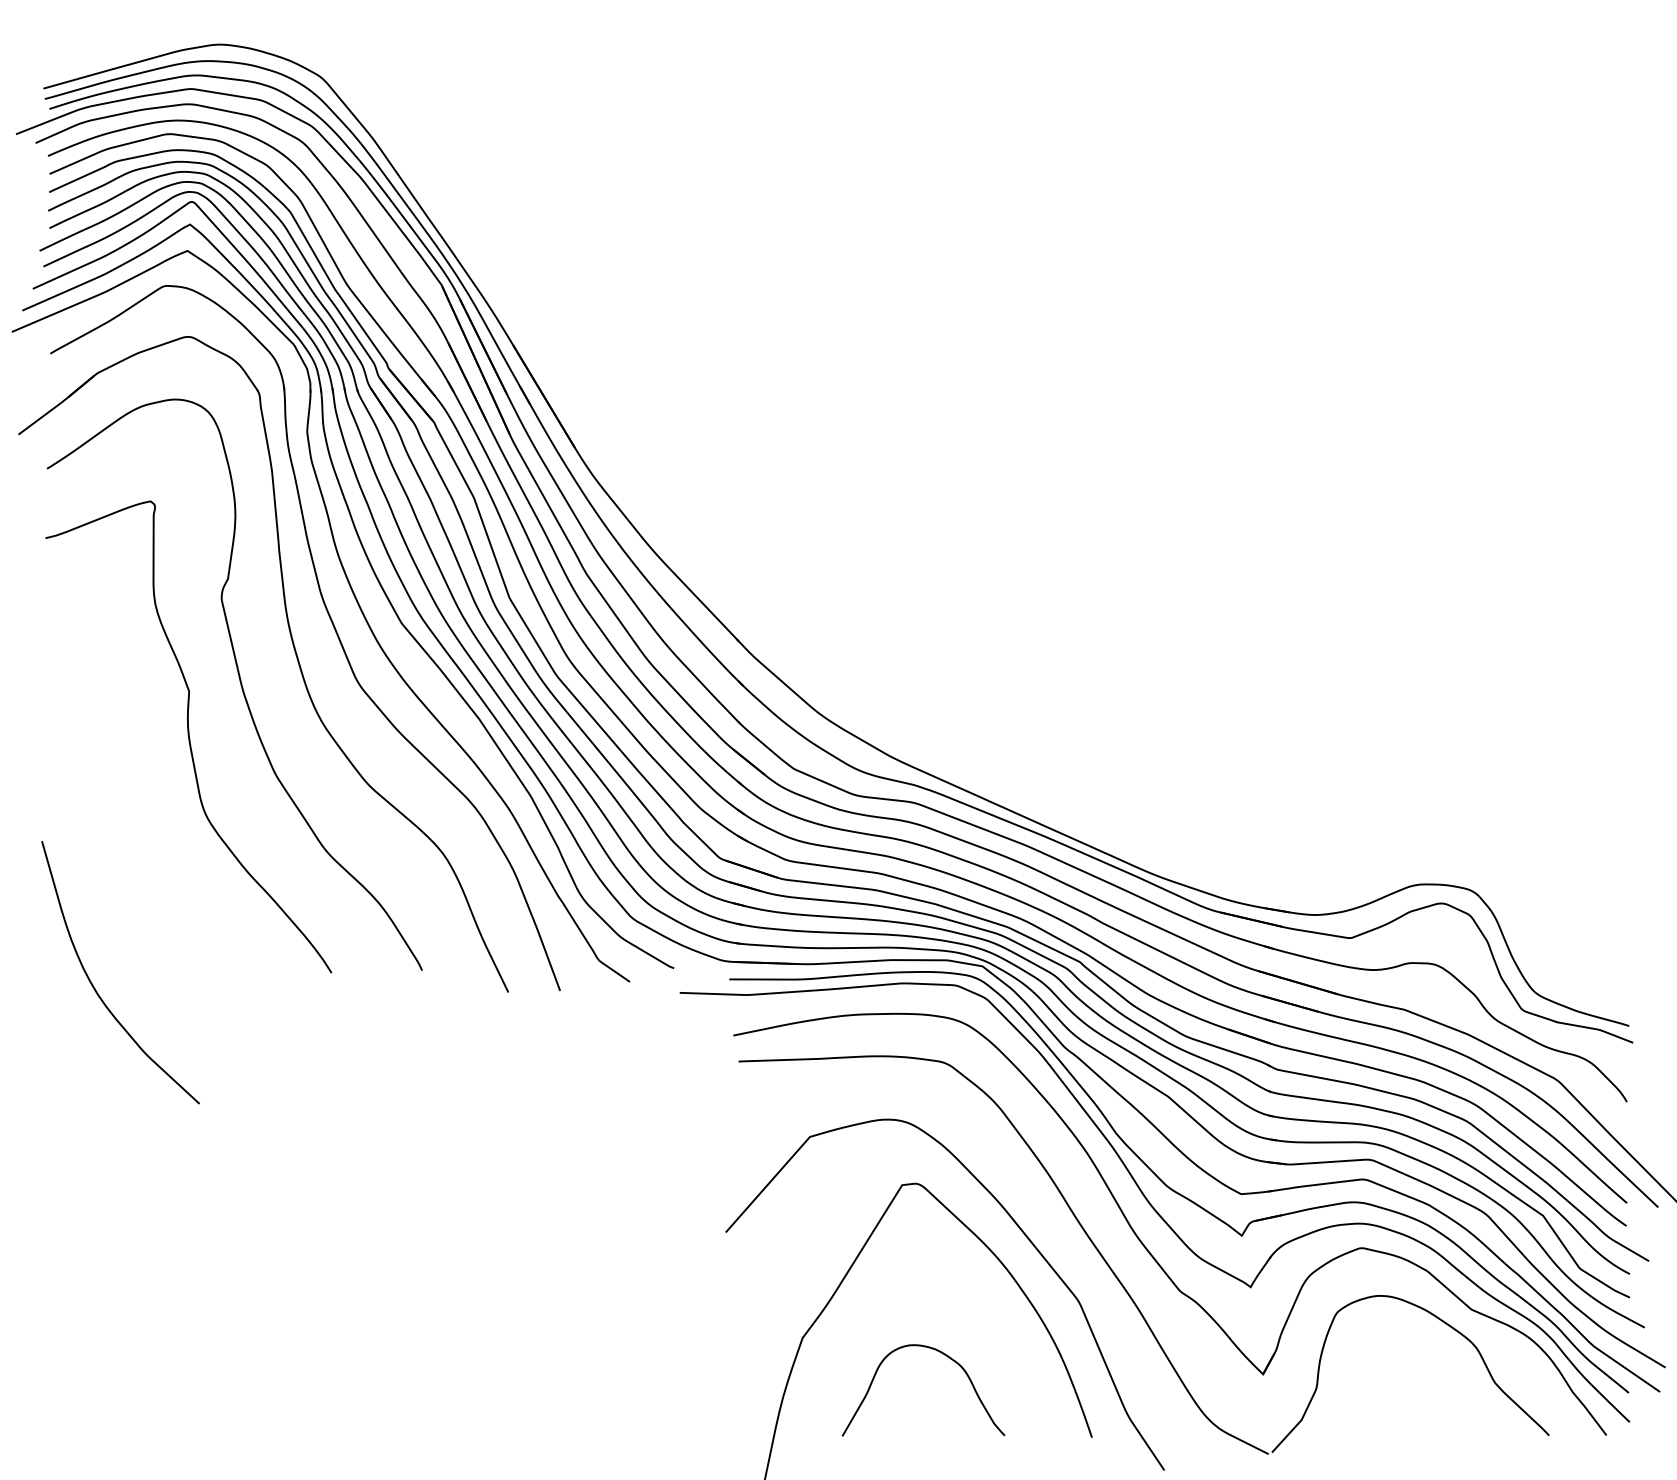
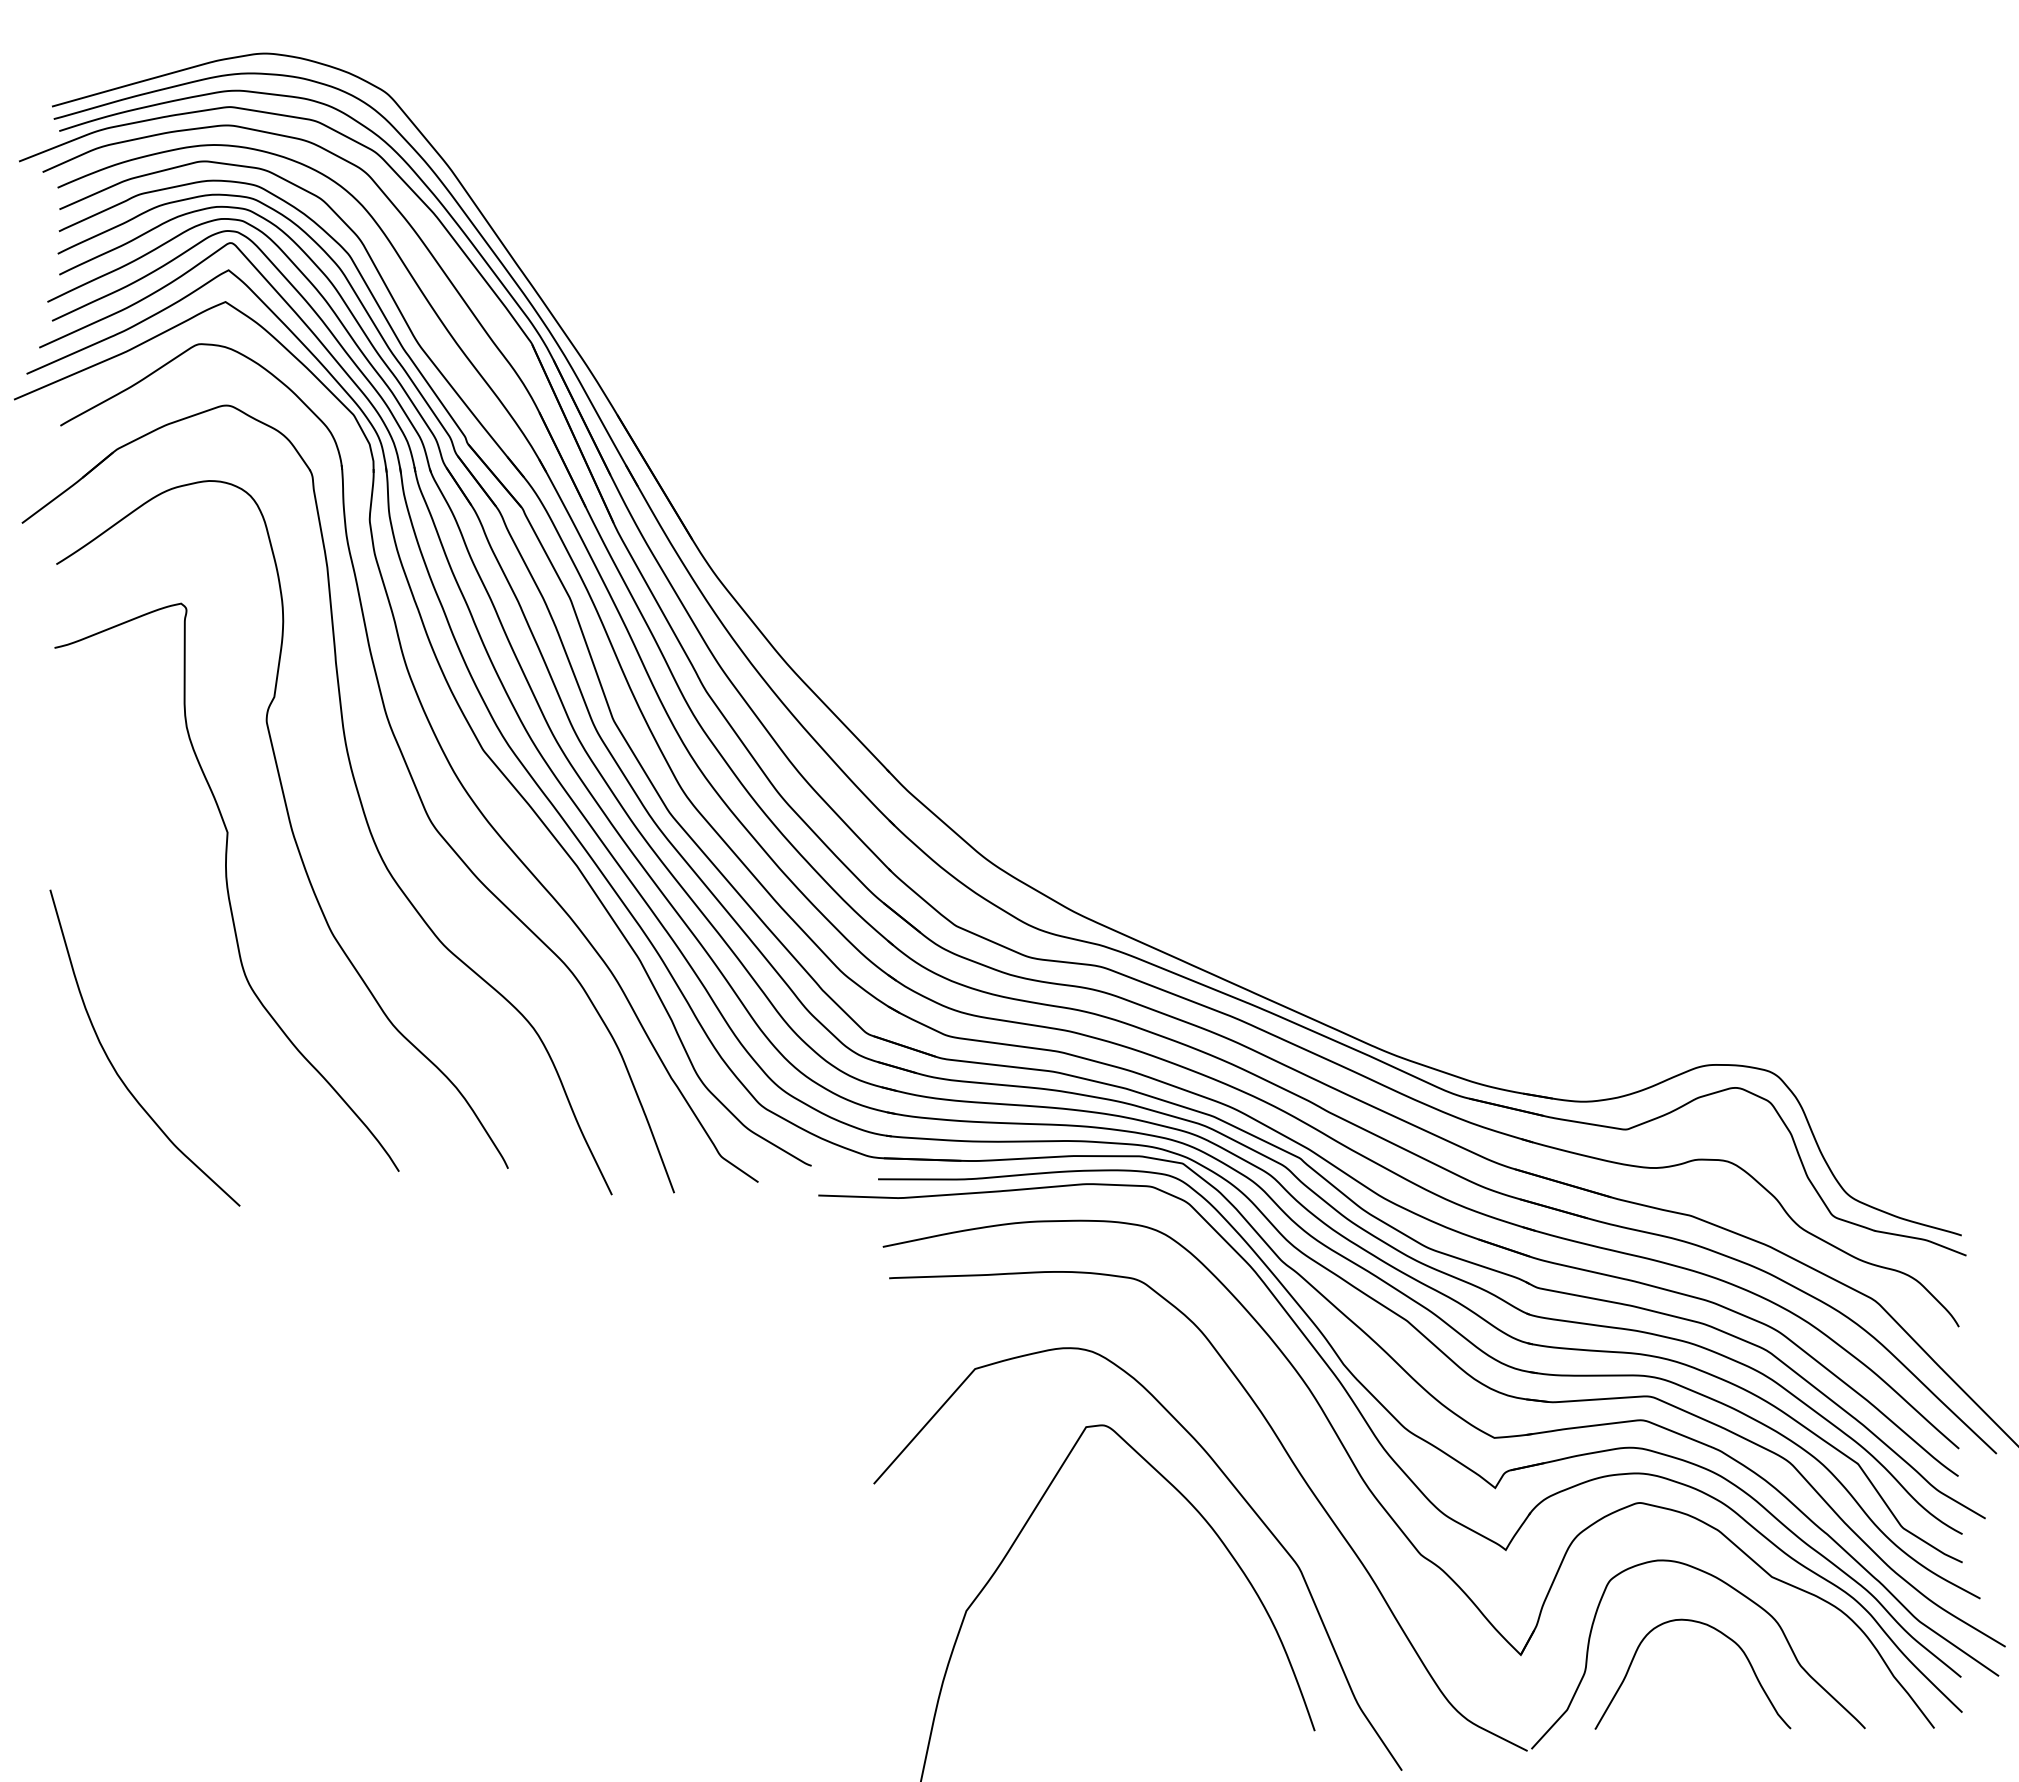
curve: (93, 985) -> (112, 1063), moved
curve: (942, 1354) -> (1715, 1630), moved

